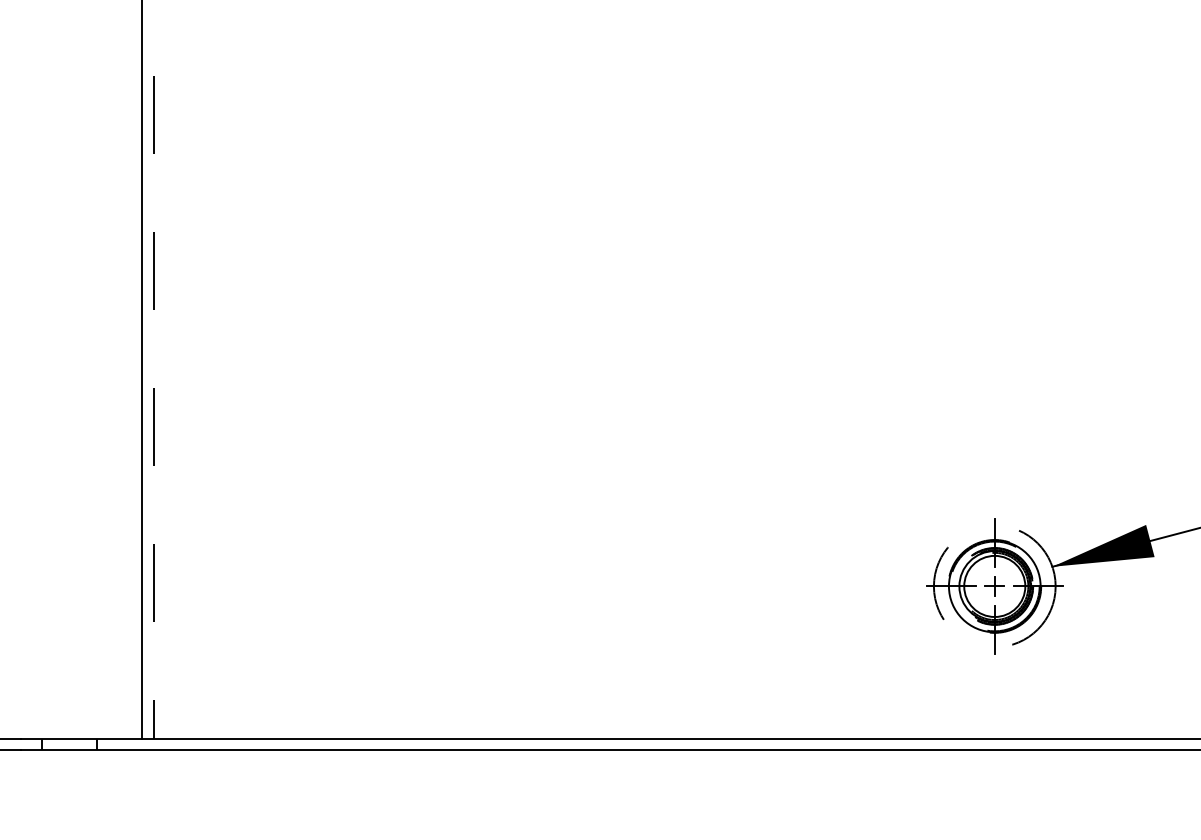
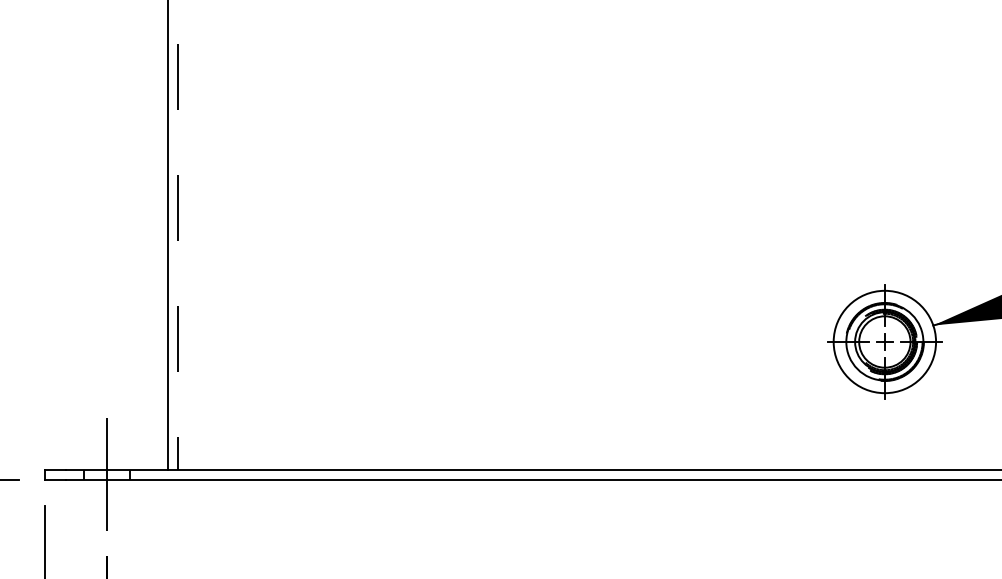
circle: (994, 586) -> (884, 342), dashed -> solid
line: (69, 744) -> (106, 474), added

